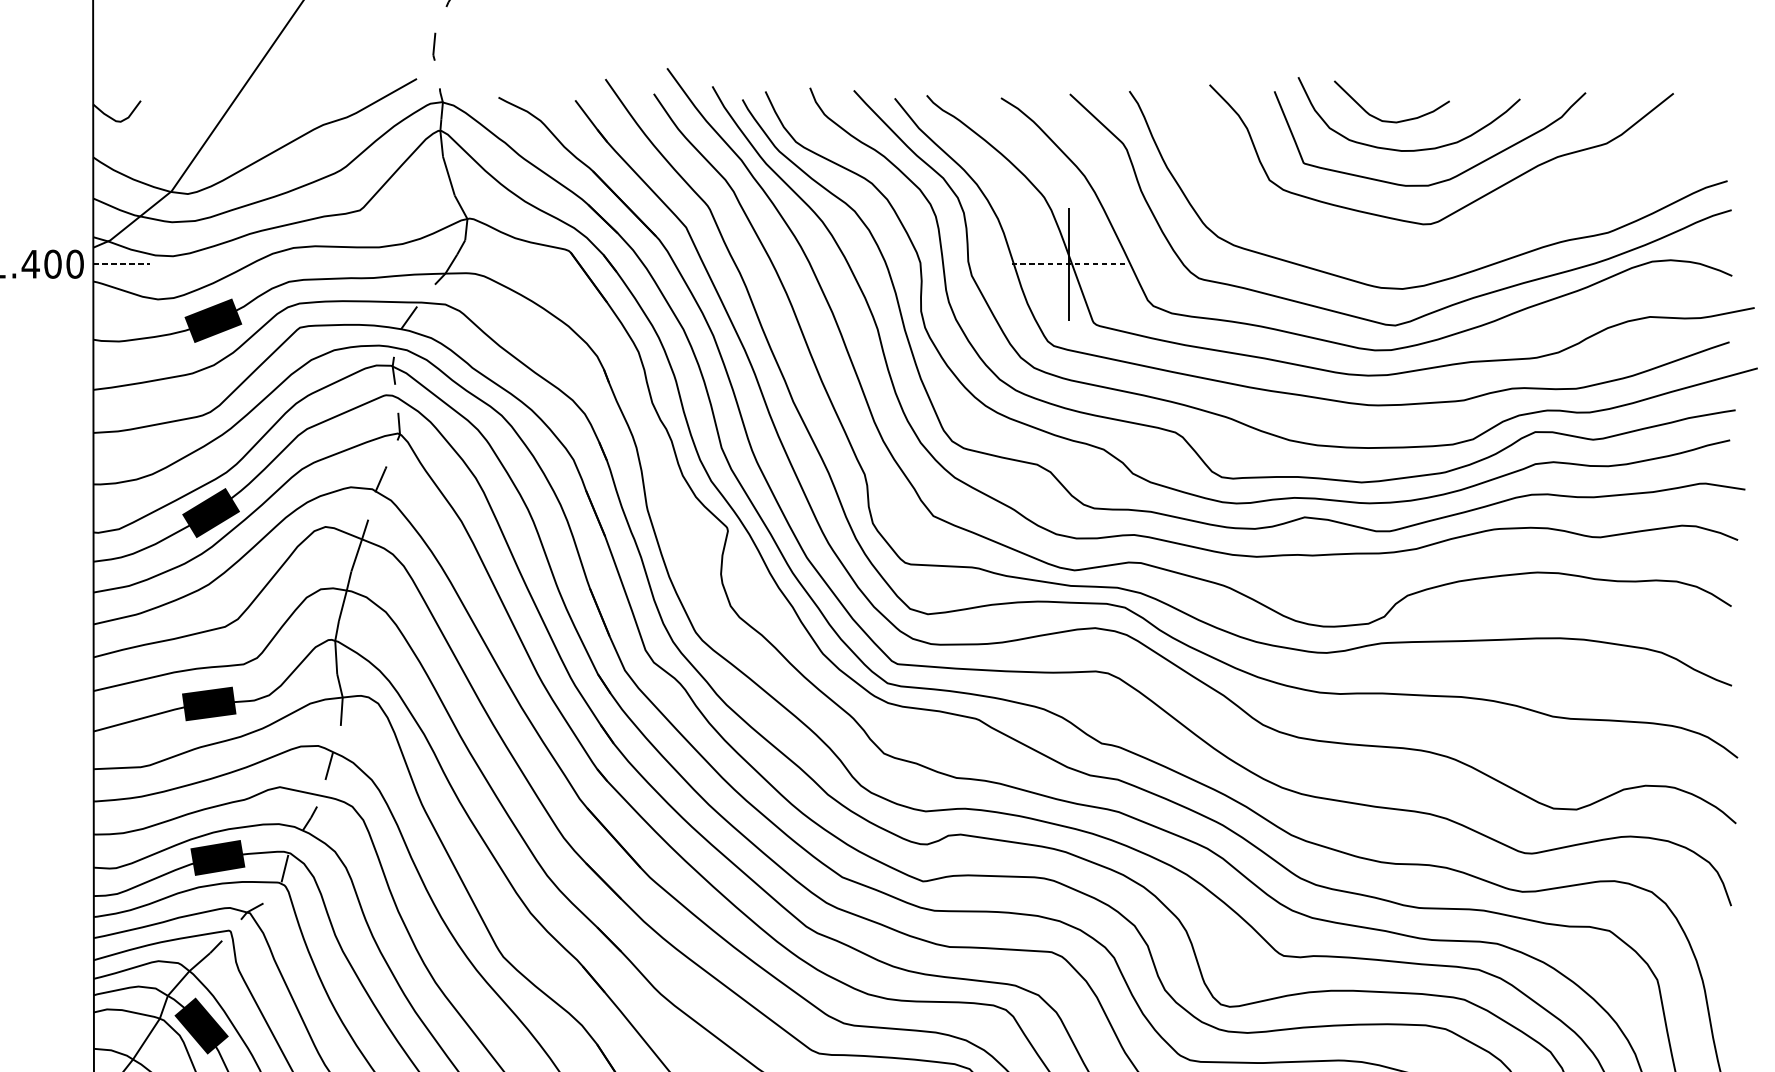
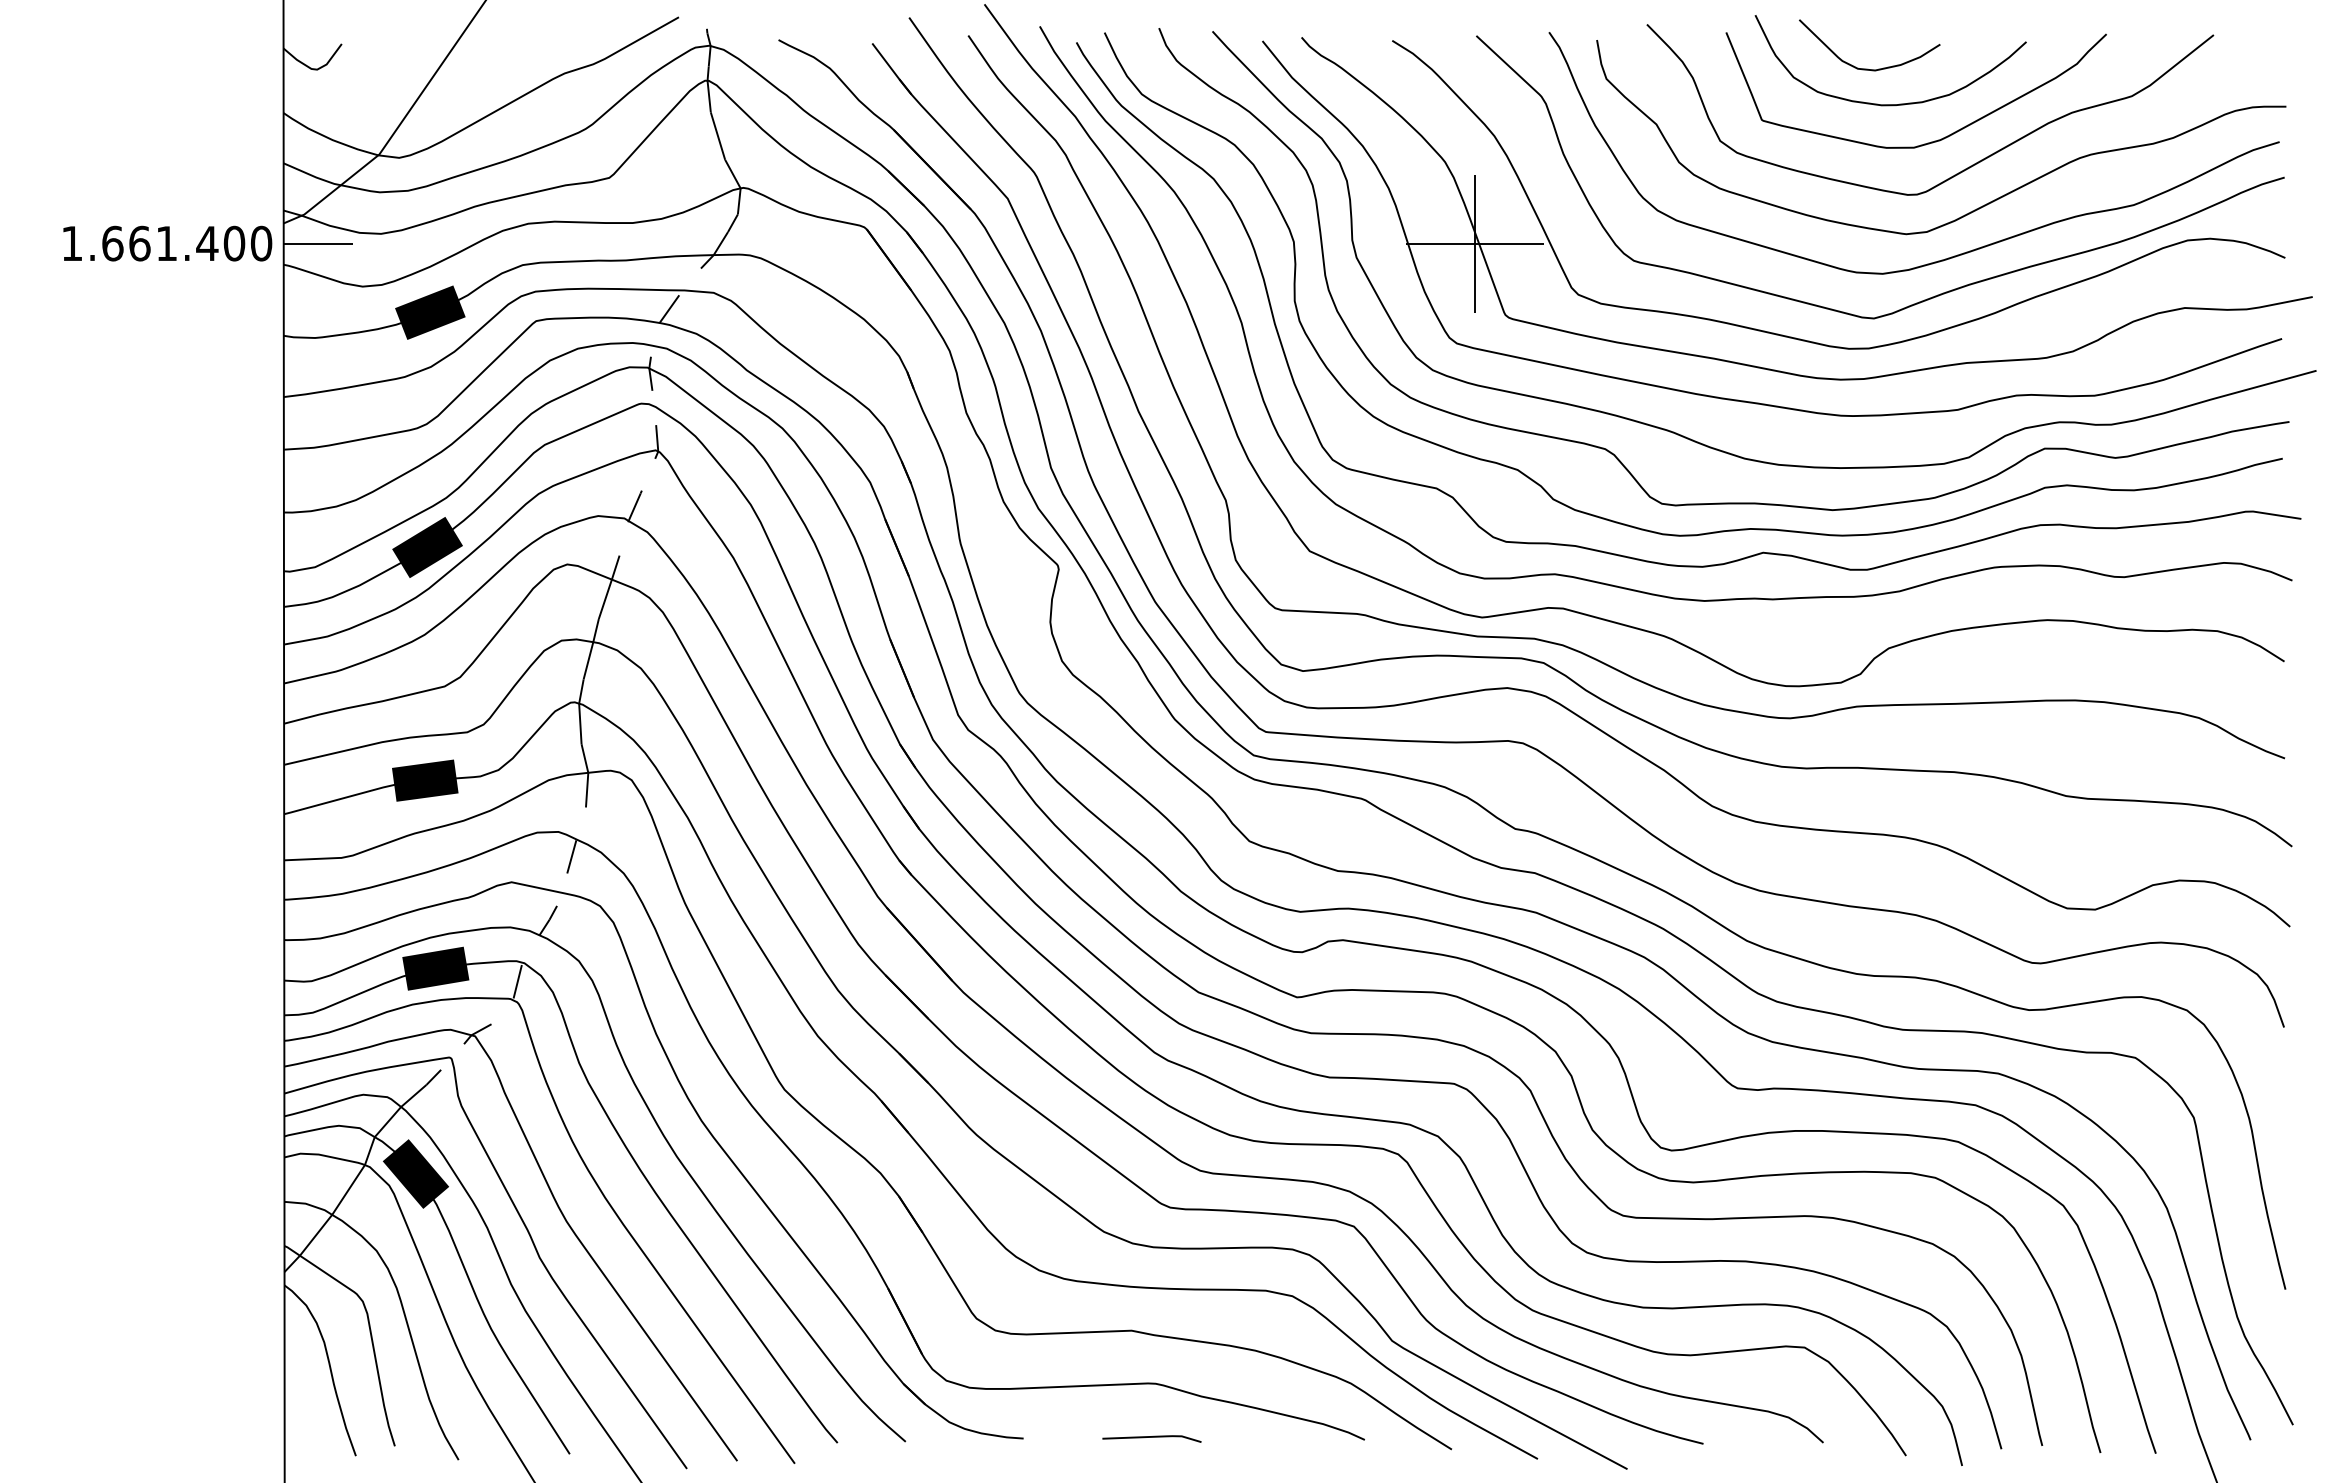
curve: (1479, 235) -> (1976, 208), added
line: (121, 264) -> (318, 243), dashed -> solid
line: (1069, 264) -> (1475, 243), dashed -> solid

